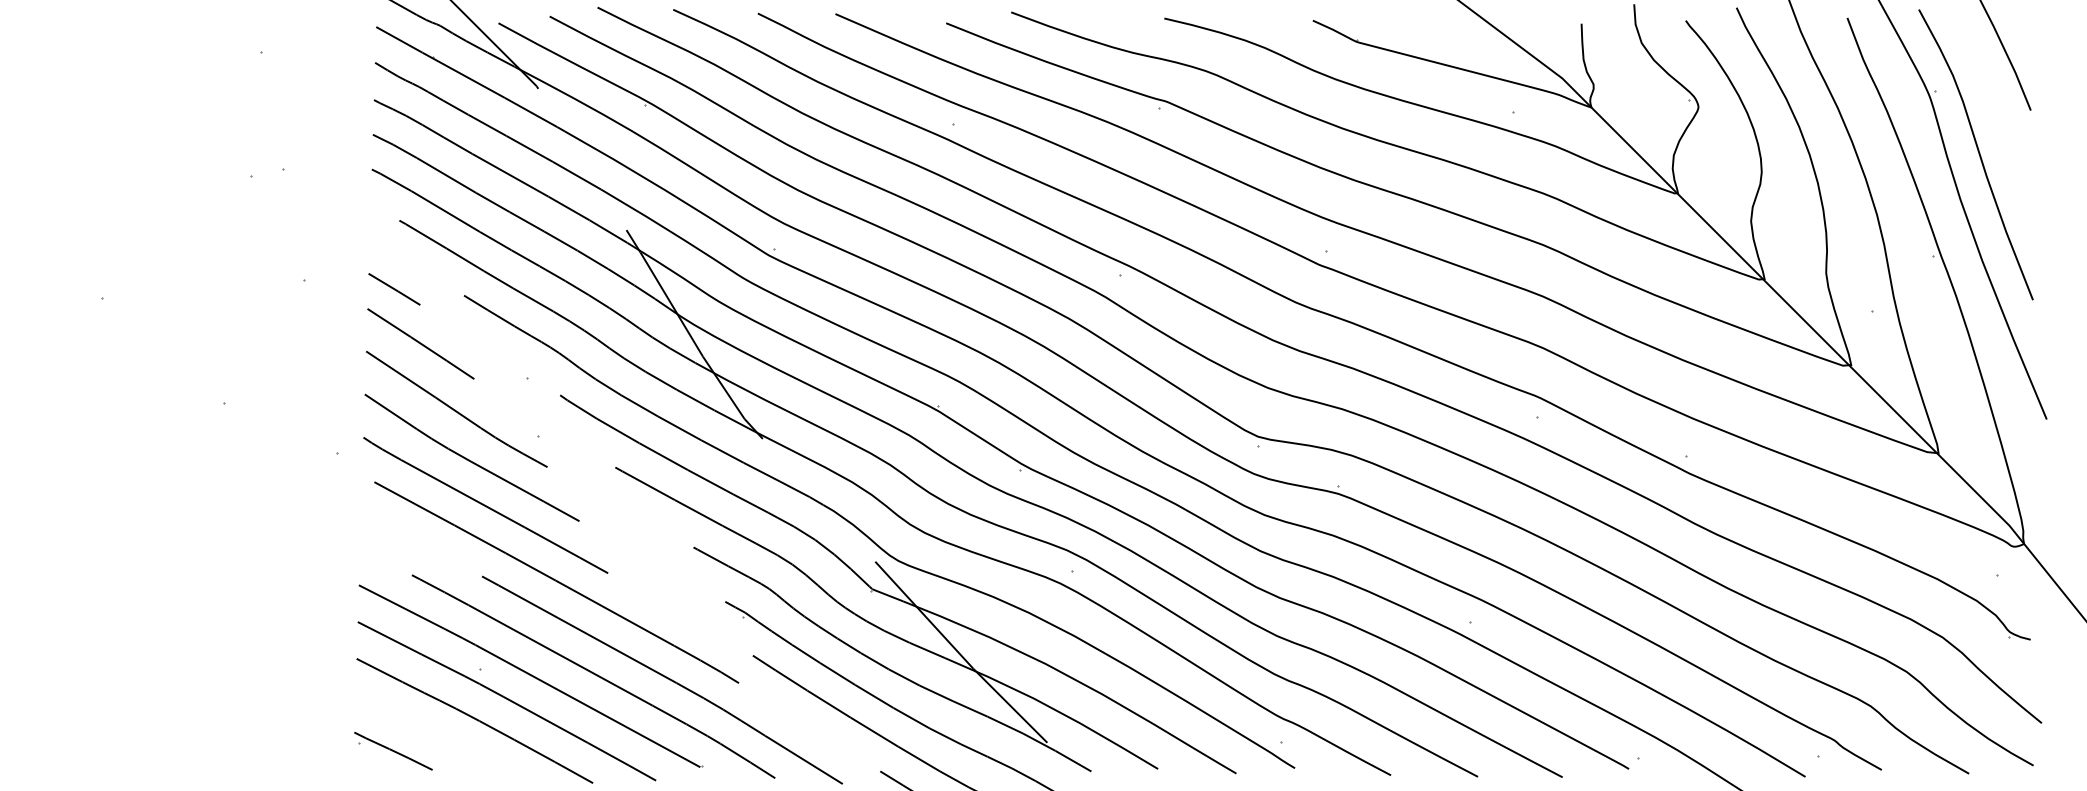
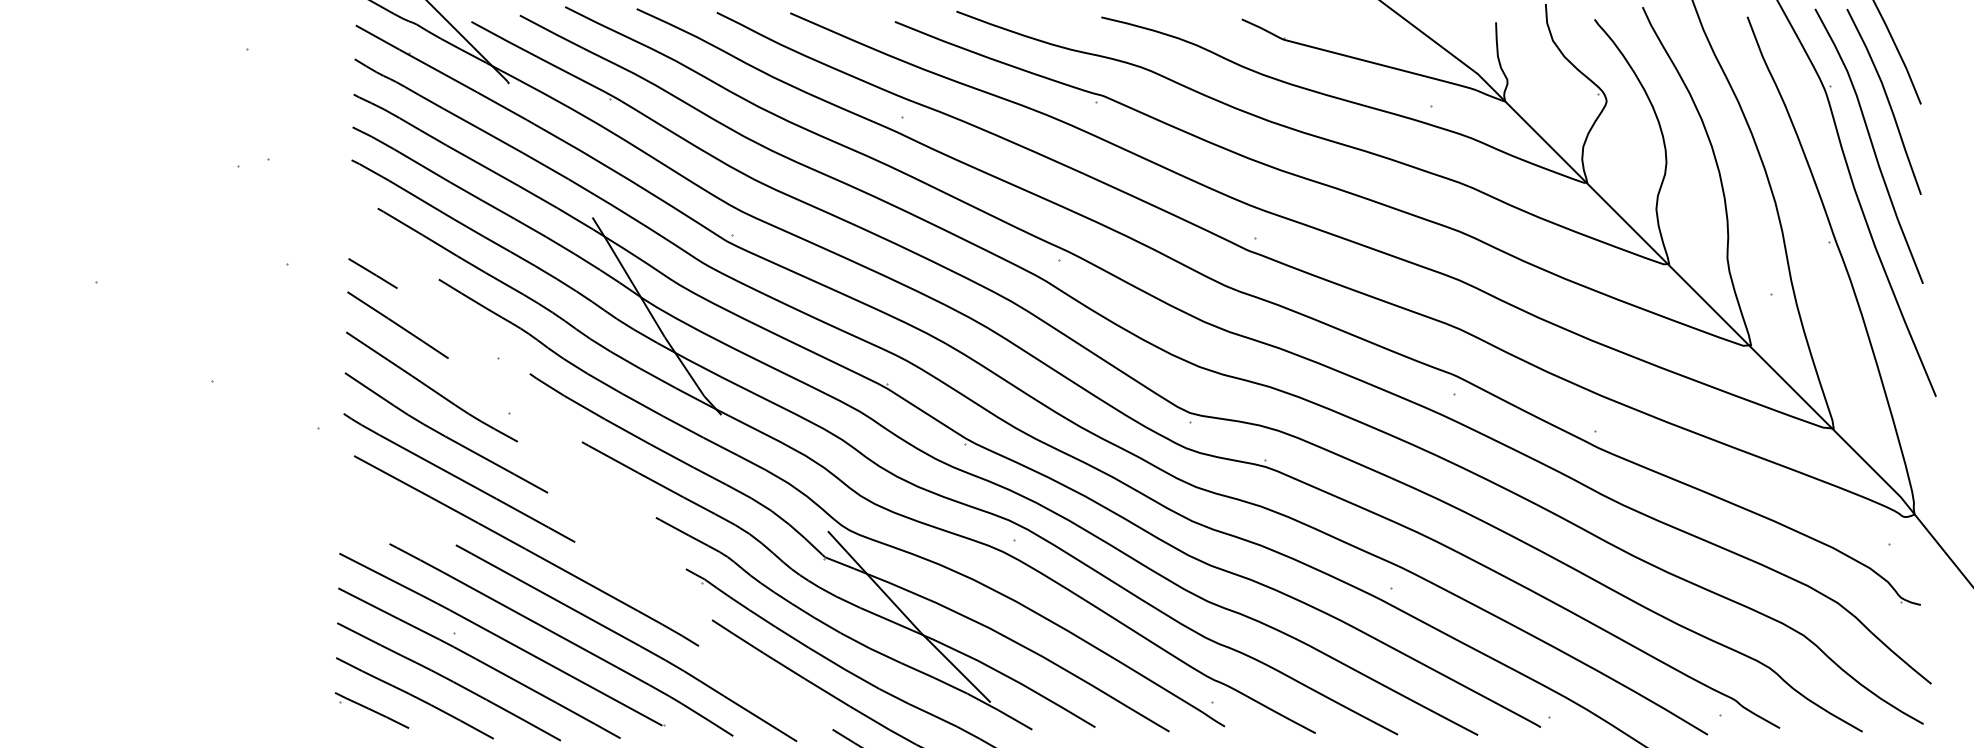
curve: (1995, 107) -> (1887, 101), added
curve: (438, 737) -> (414, 697), added

